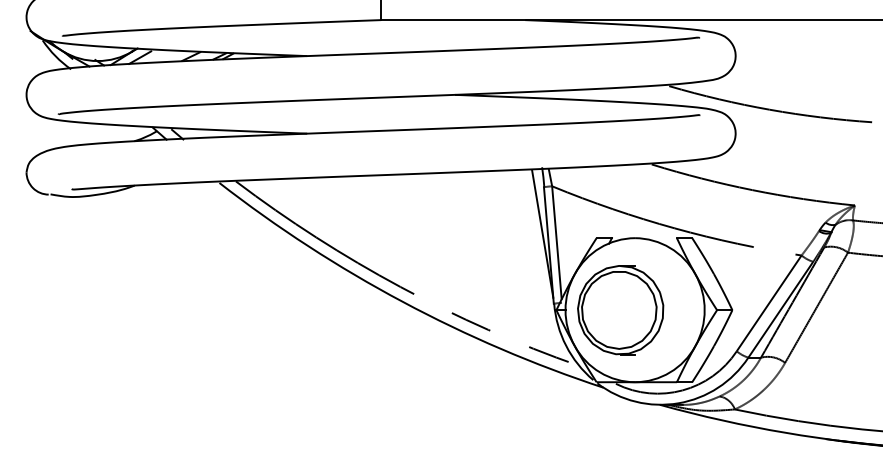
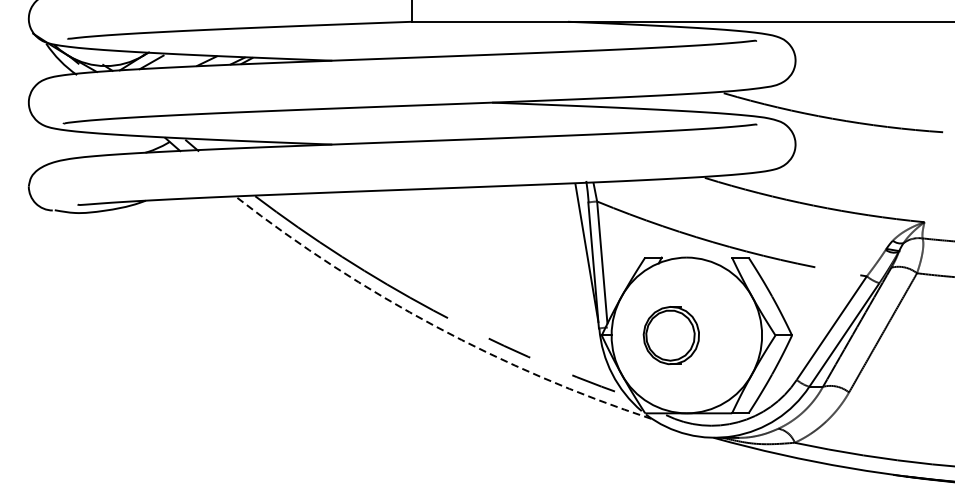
arc: (402, 301) -> (435, 326), solid -> dashed
part: (620, 310) -> (671, 335), size x0.6

